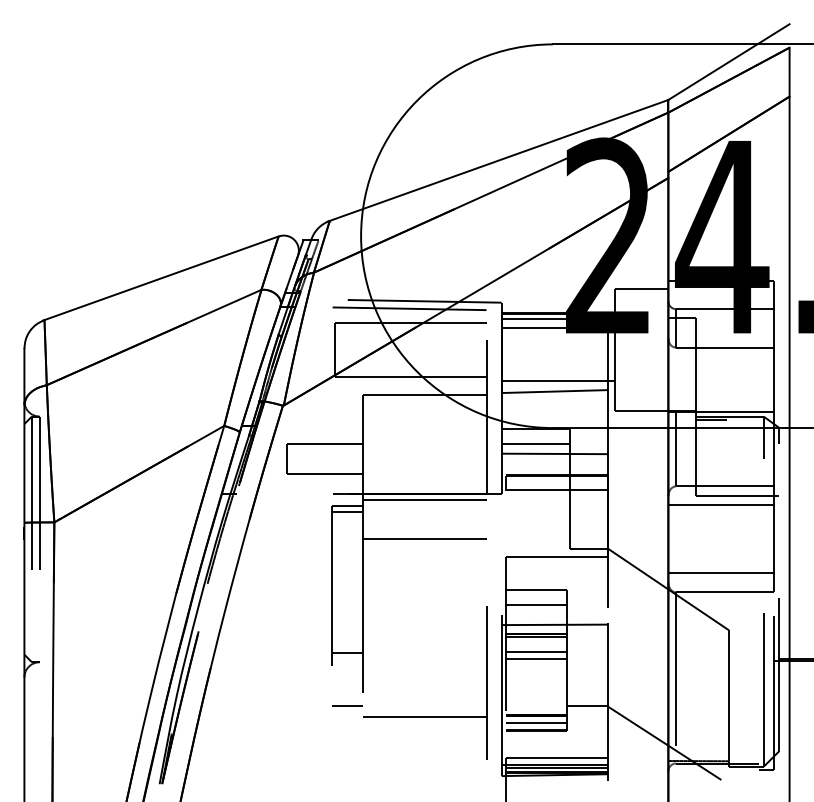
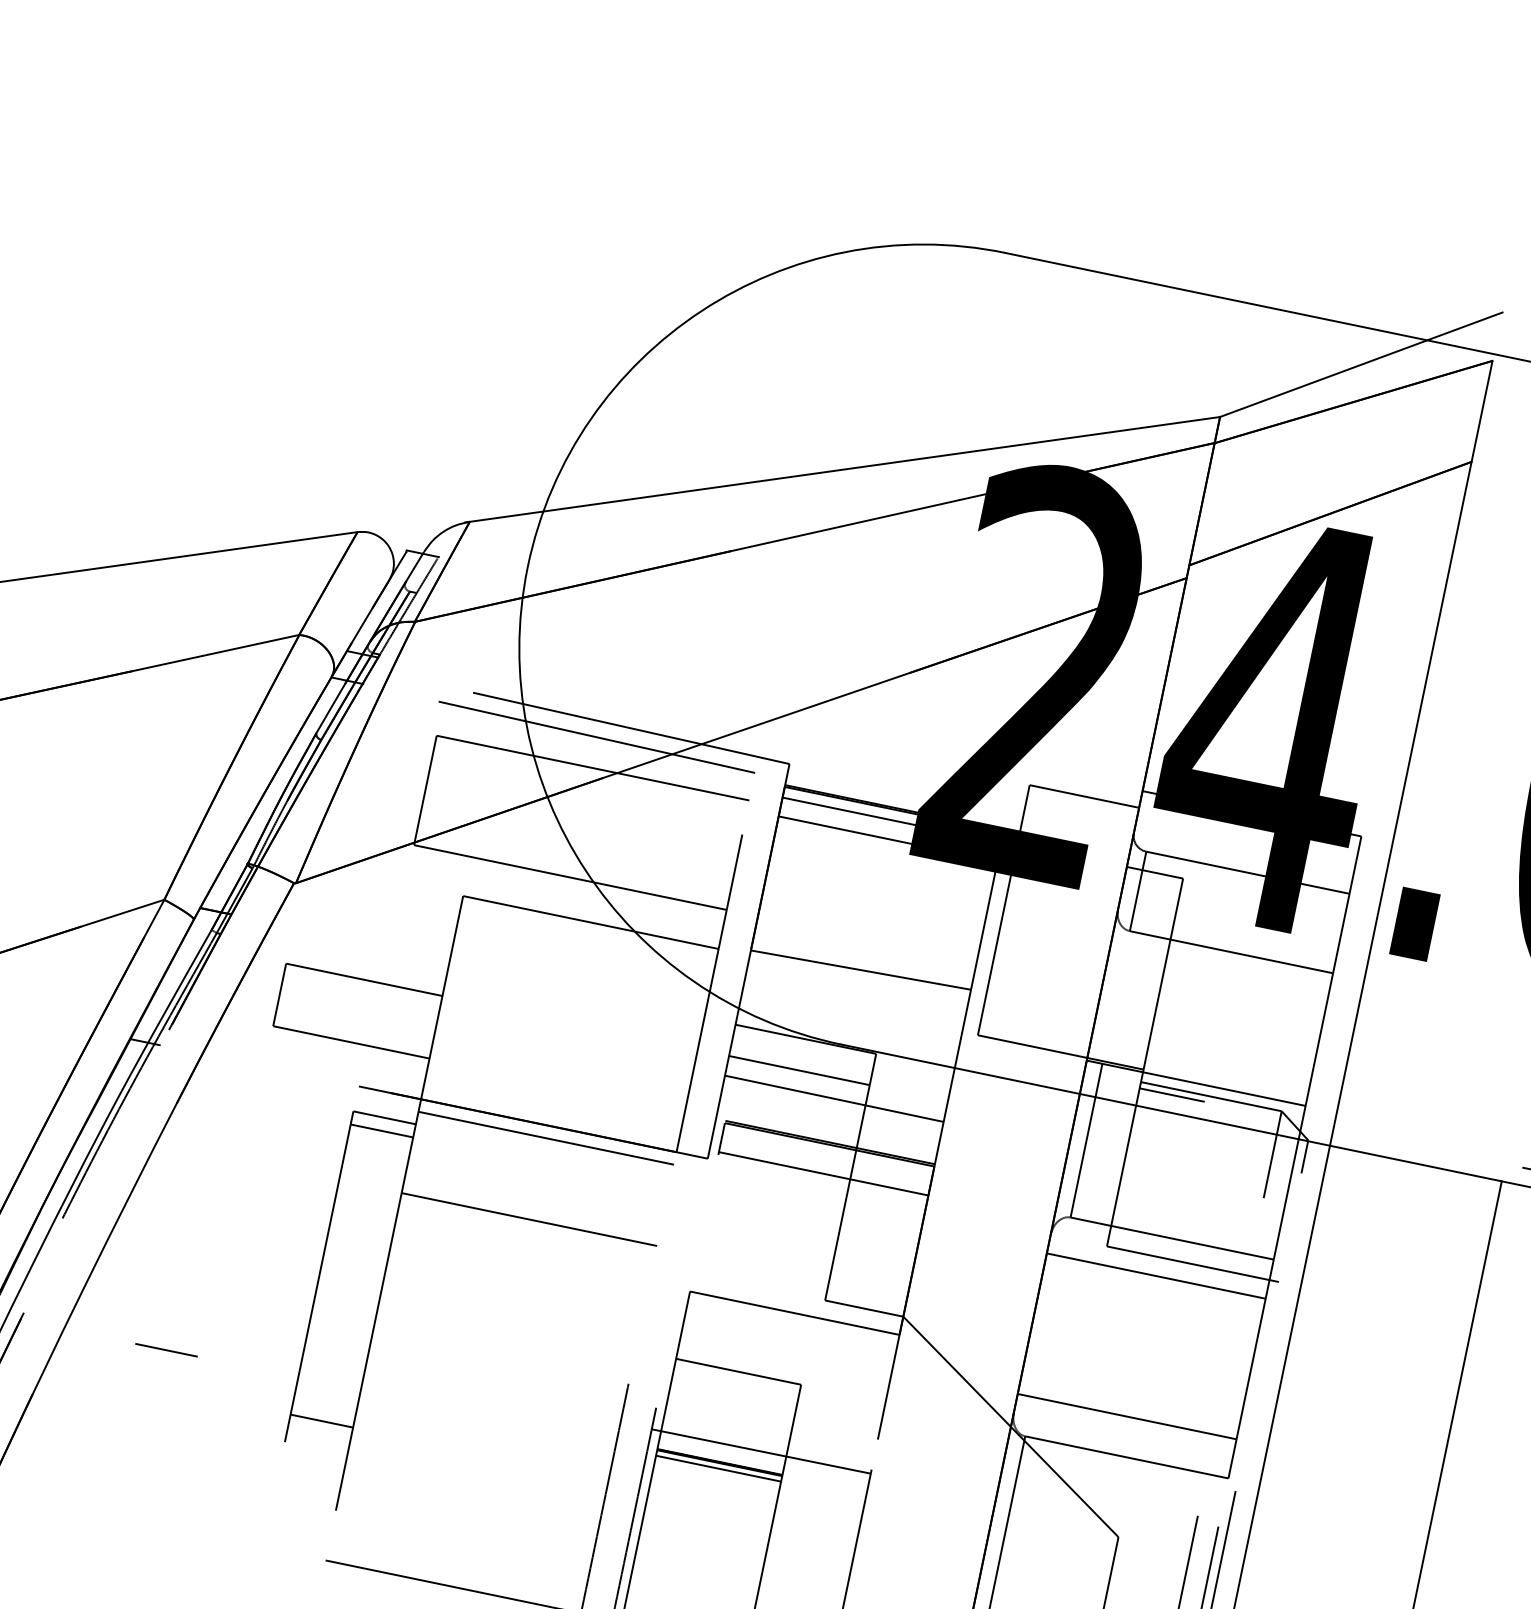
line: (558, 381) -> (873, 950), removed
line: (536, 605) -> (731, 1403), removed
line: (536, 652) -> (711, 1500), removed
line: (536, 659) -> (708, 1515), removed
line: (347, 705) -> (166, 1349), moved

